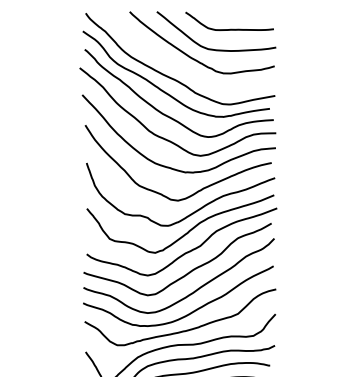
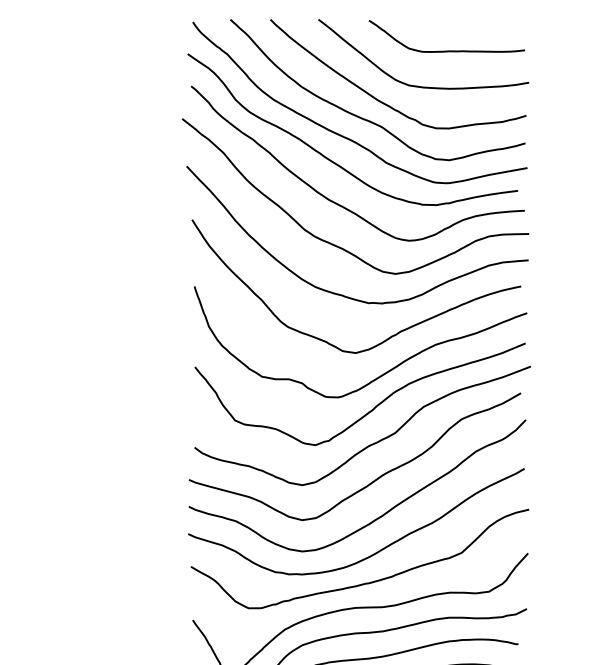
curve: (183, 67) -> (365, 117), added

